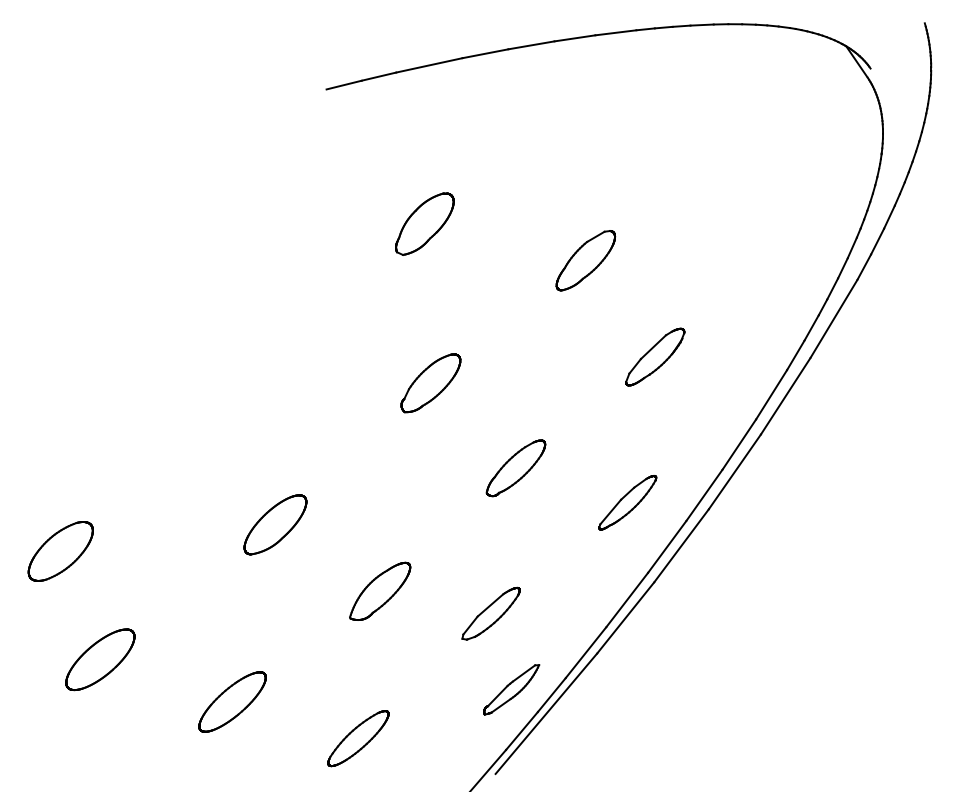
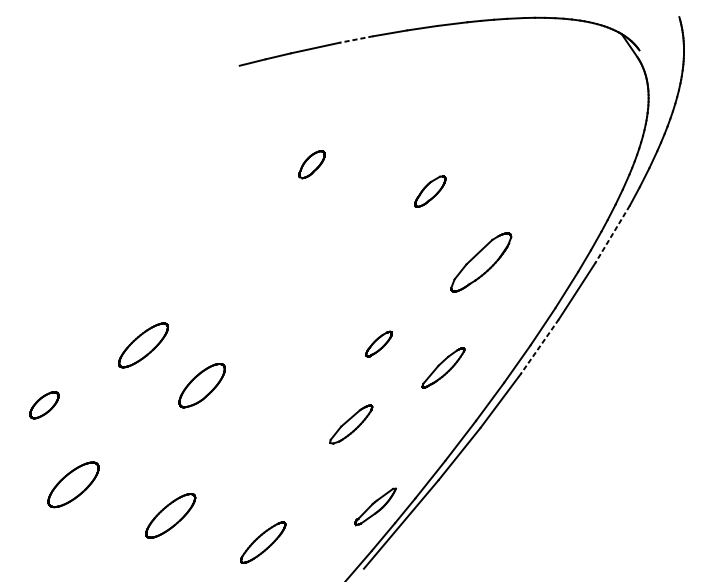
line: (484, 53) -> (355, 39), solid -> dashed
part: (424, 223) -> (311, 164), size x0.6
part: (585, 260) -> (430, 191), size x0.7
line: (833, 318) -> (612, 234), solid -> dashed
part: (655, 356) -> (481, 261), size x1.4
part: (430, 383) -> (316, 281), removed
part: (515, 468) -> (378, 344), size x0.6
part: (195, 469) -> (143, 345), added
line: (734, 471) -> (539, 346), solid -> dashed
part: (627, 502) -> (443, 367), moved
part: (60, 551) -> (44, 405), size x0.6
part: (380, 590) -> (279, 433), removed
part: (490, 613) -> (350, 424), moved

